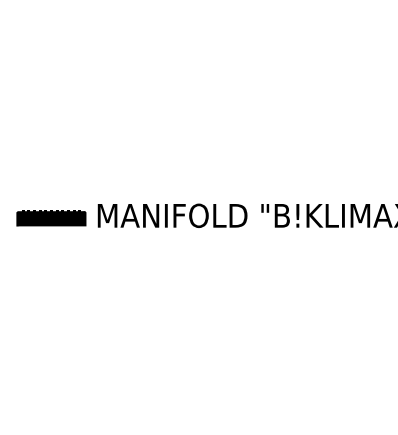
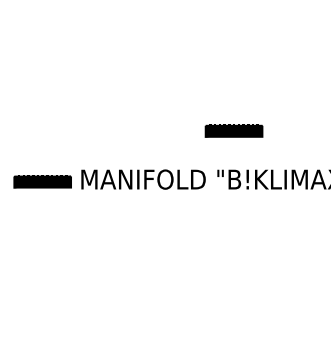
part: (281, 157) -> (234, 131), added

